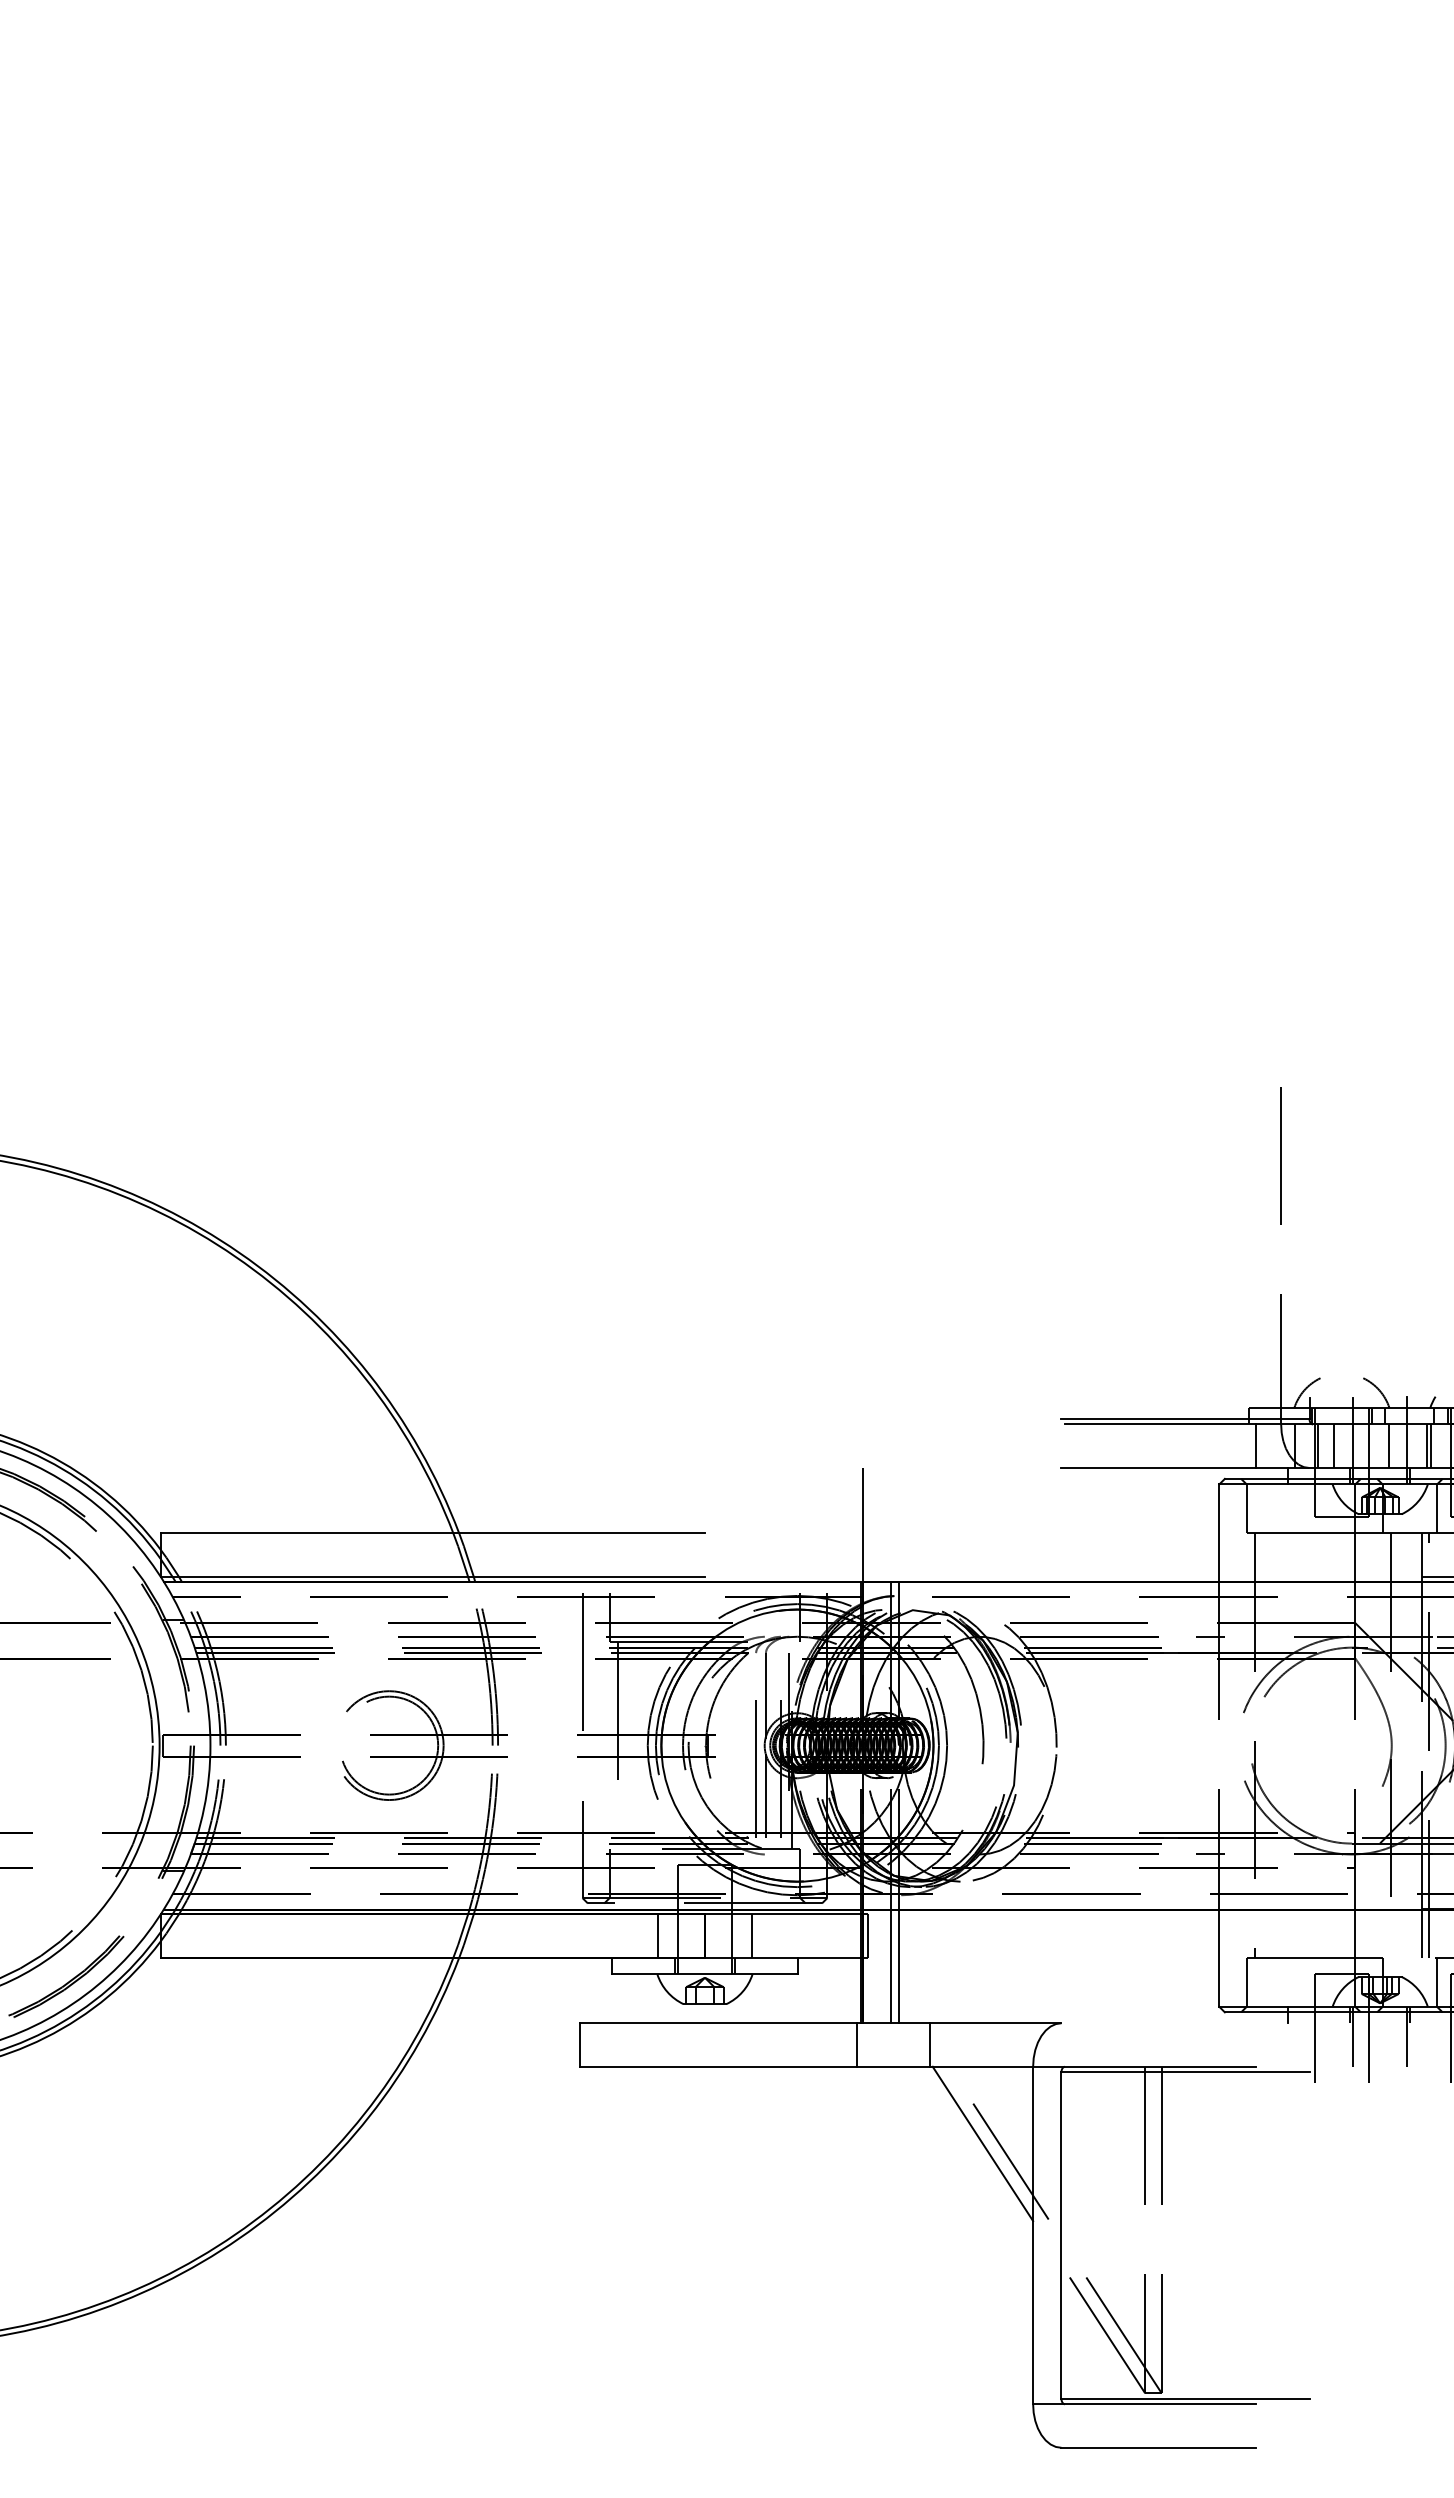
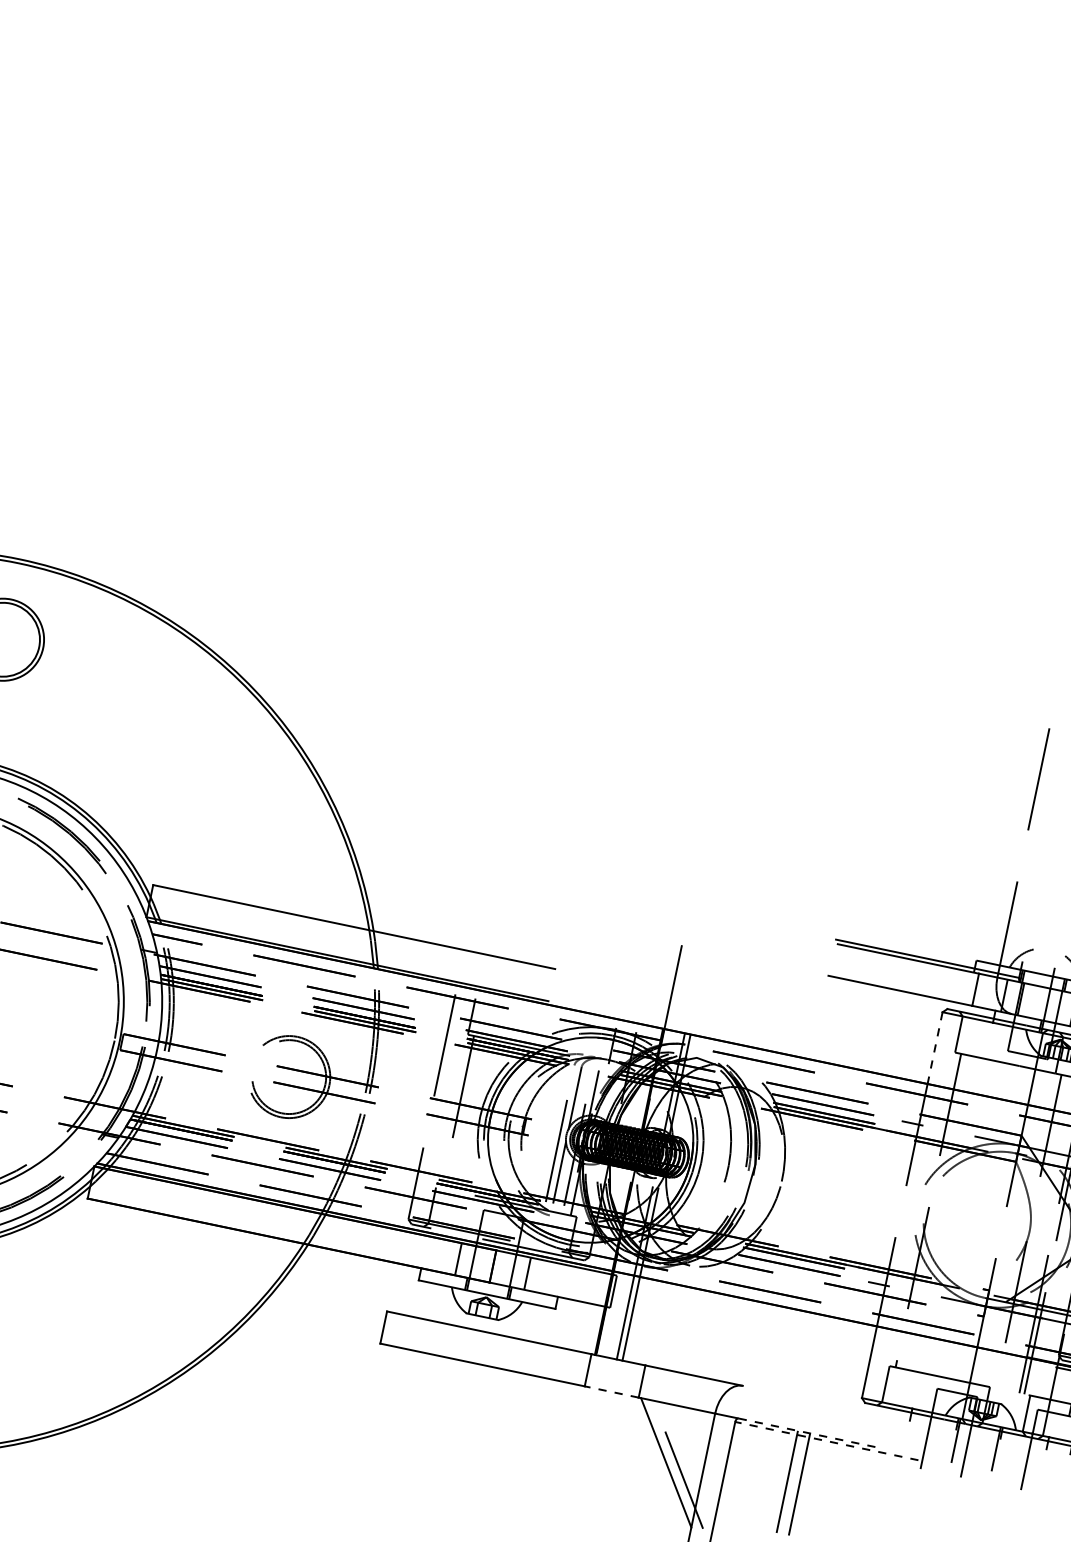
line: (1333, 1446) -> (1032, 1001), removed
line: (1219, 1532) -> (935, 1047), solid -> dashed
line: (893, 2066) -> (612, 1391), solid -> dashed
line: (1160, 2066) -> (809, 1433), solid -> dashed
line: (1184, 2072) -> (826, 1441), solid -> dashed

